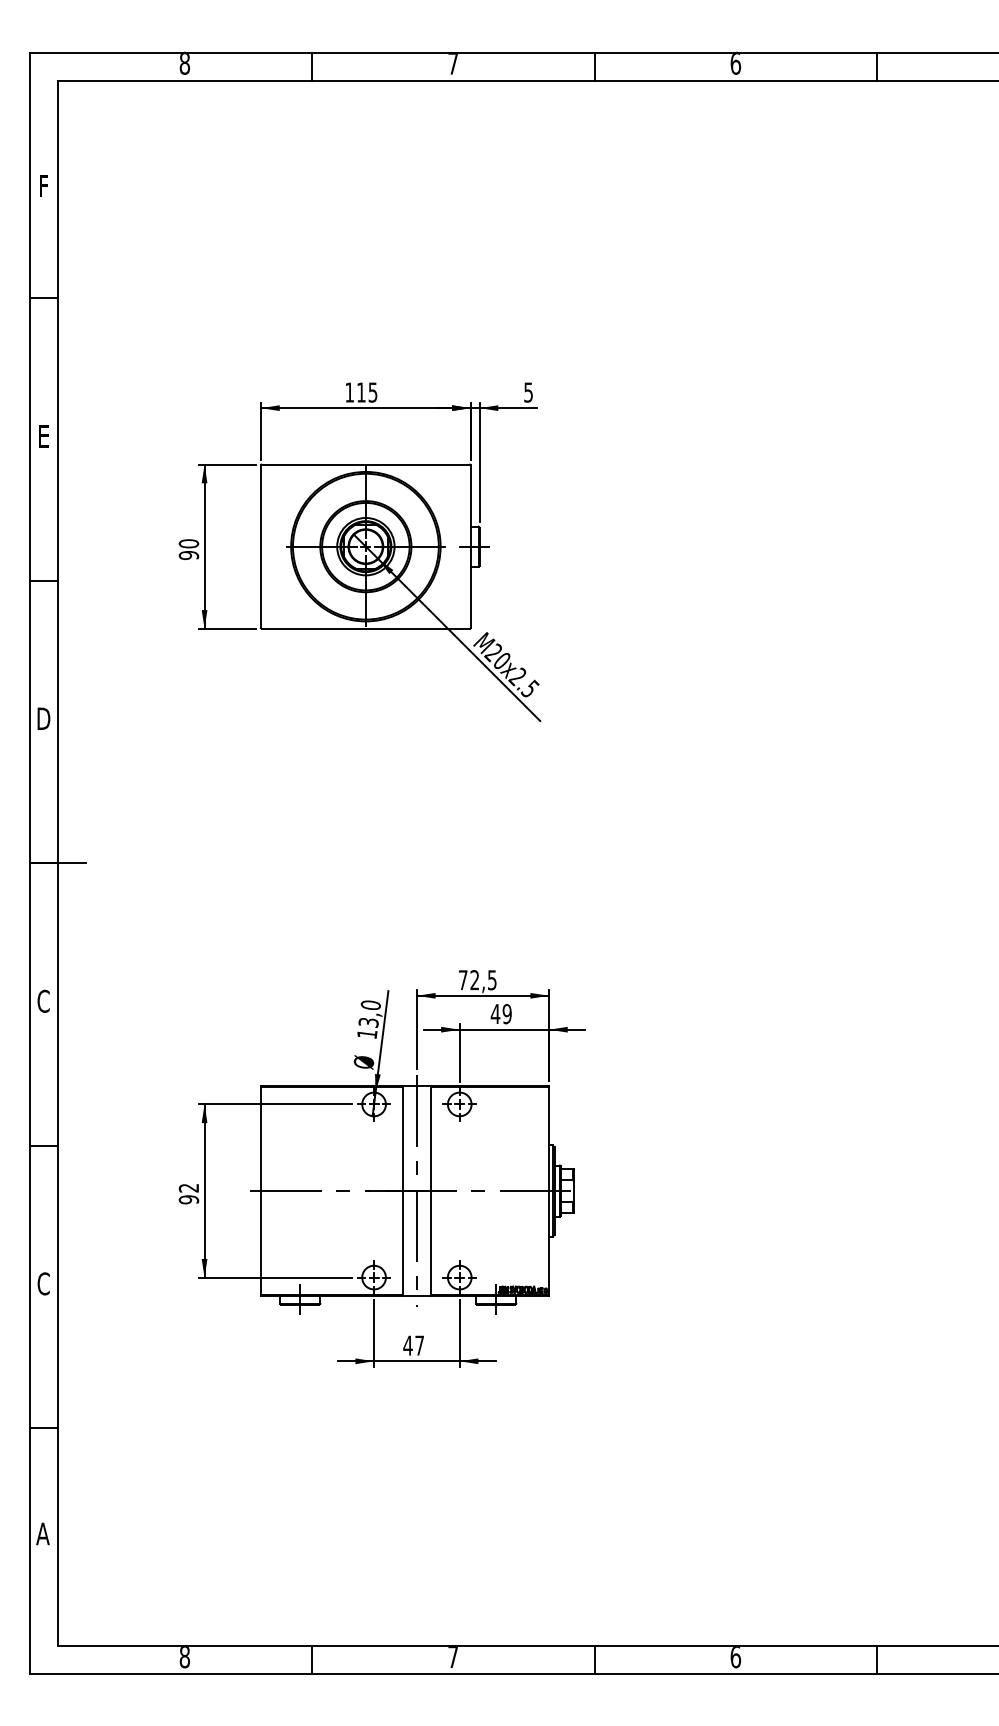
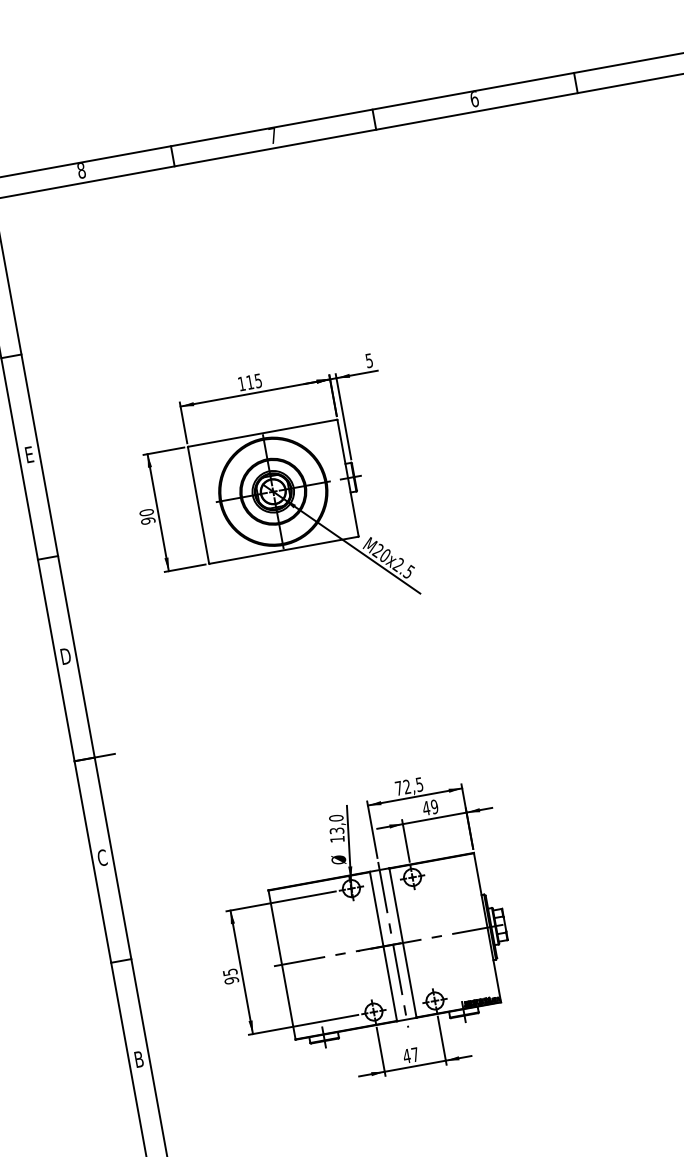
text: (188, 1188) -> (229, 972), 92 -> 95
text: (43, 1283) -> (138, 1059), C -> B

